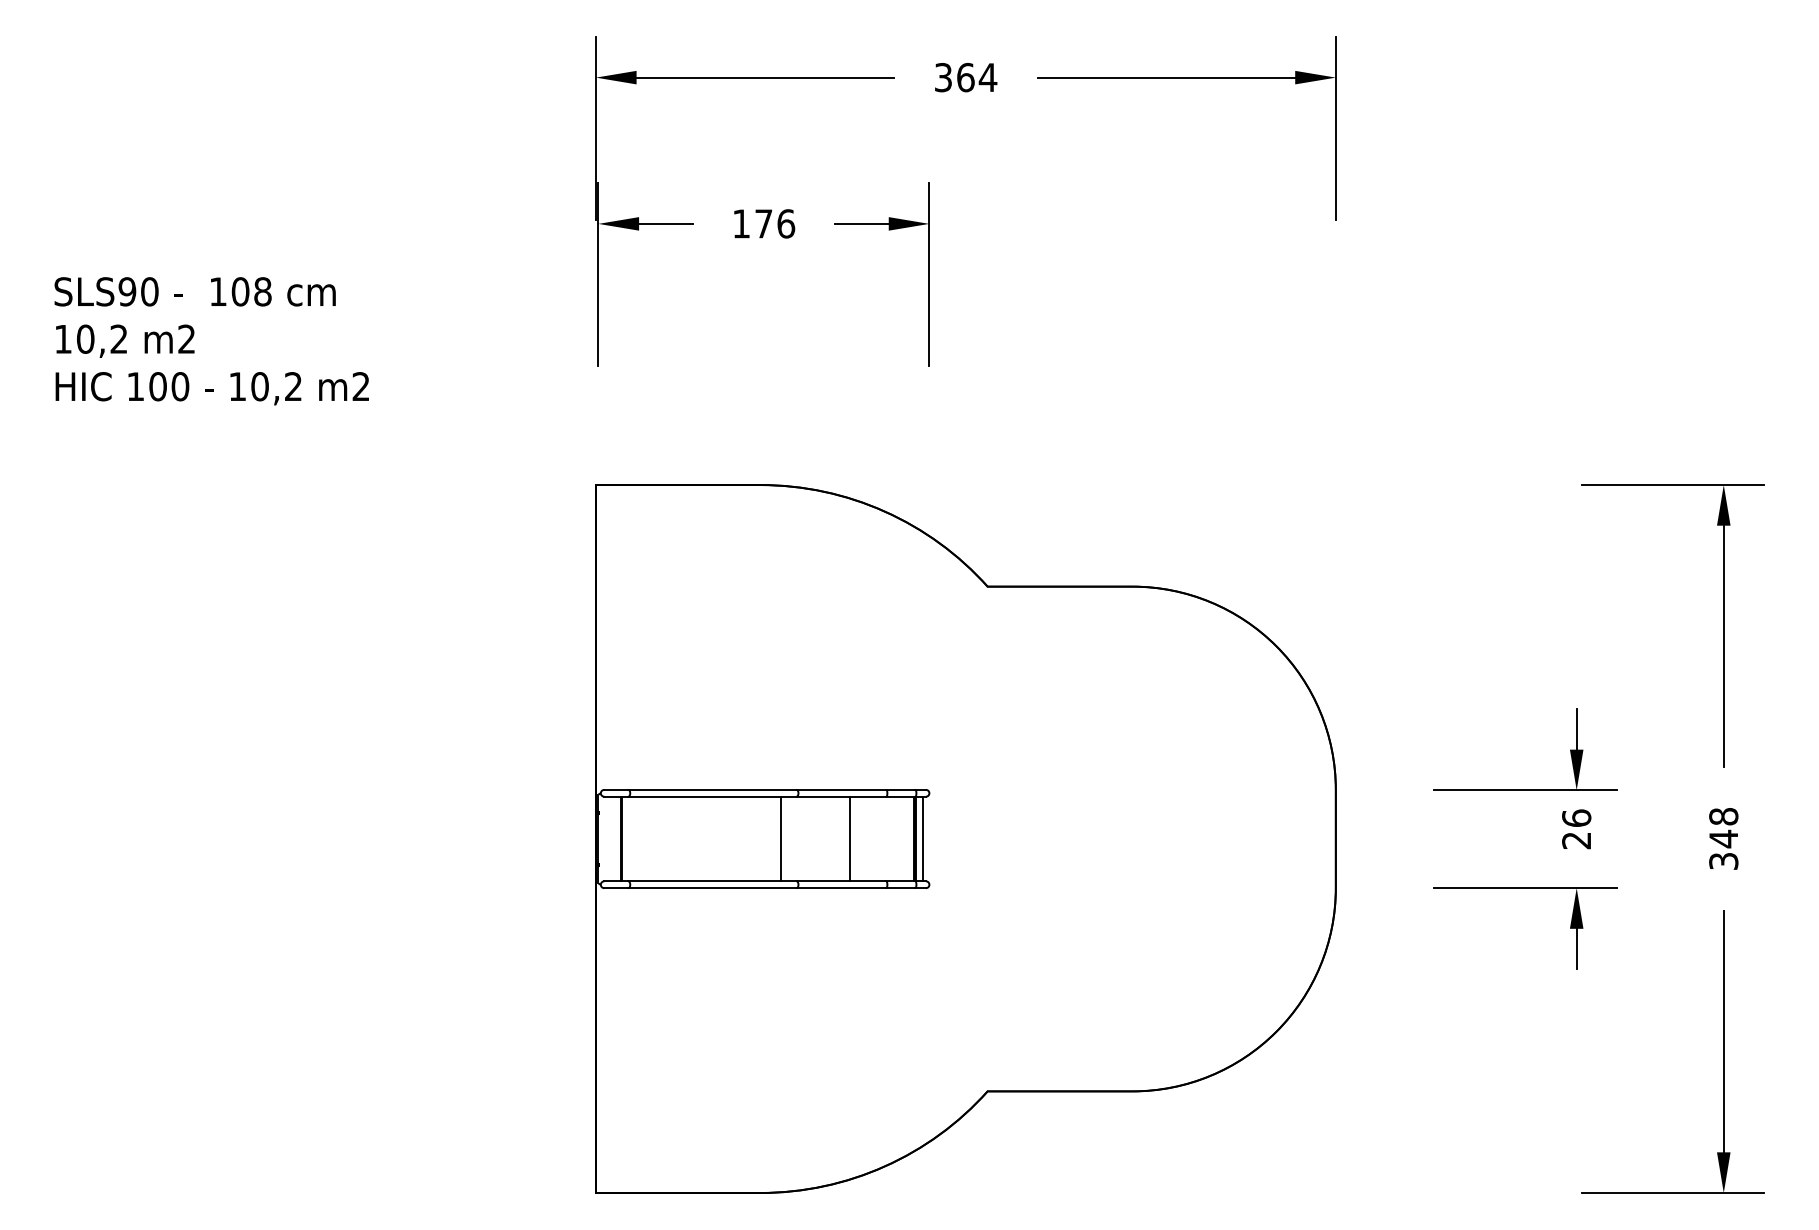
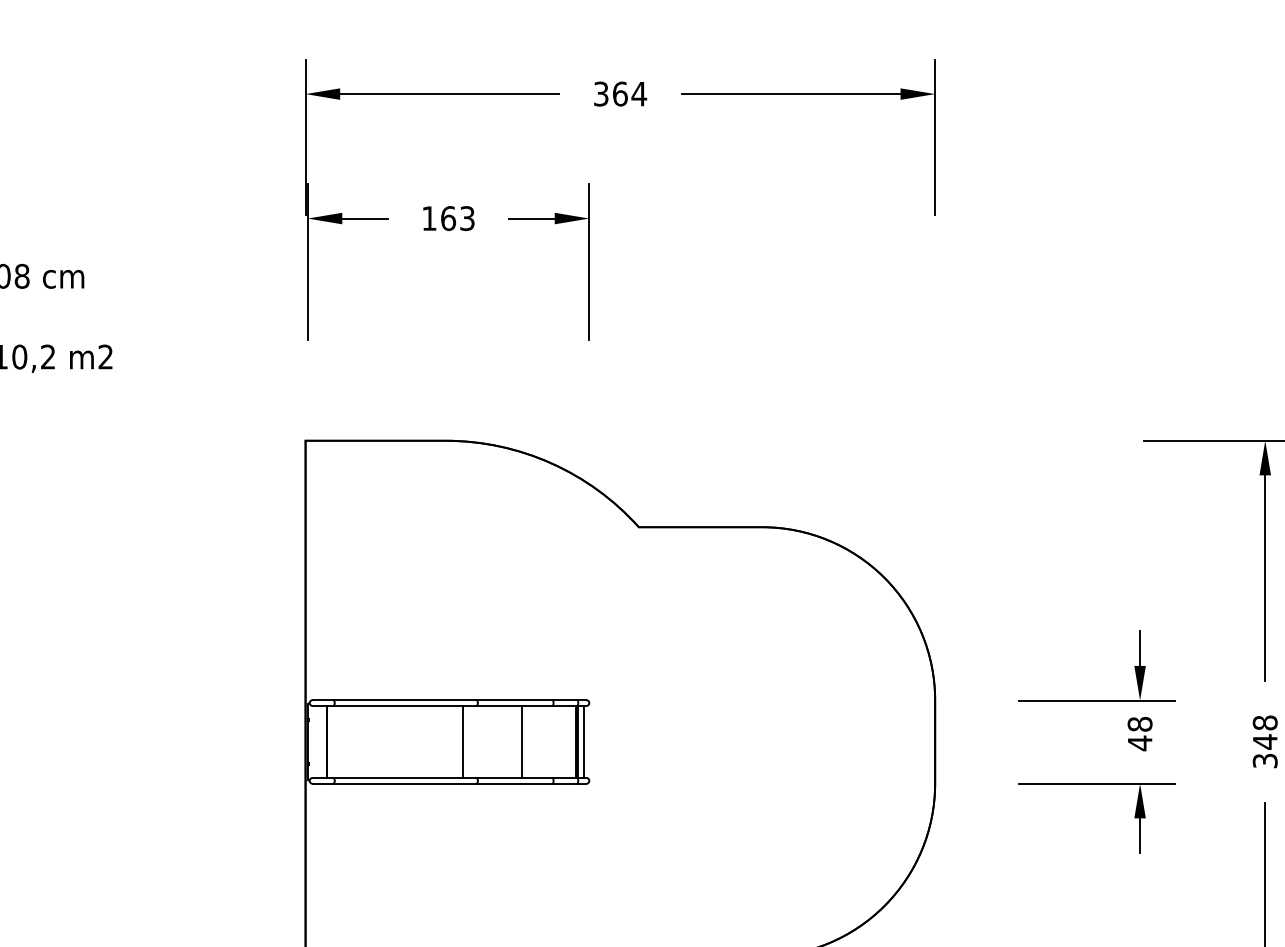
text: (775, 223) -> (458, 218), 176 -> 163
text: (1576, 829) -> (1139, 733), 26 -> 48

